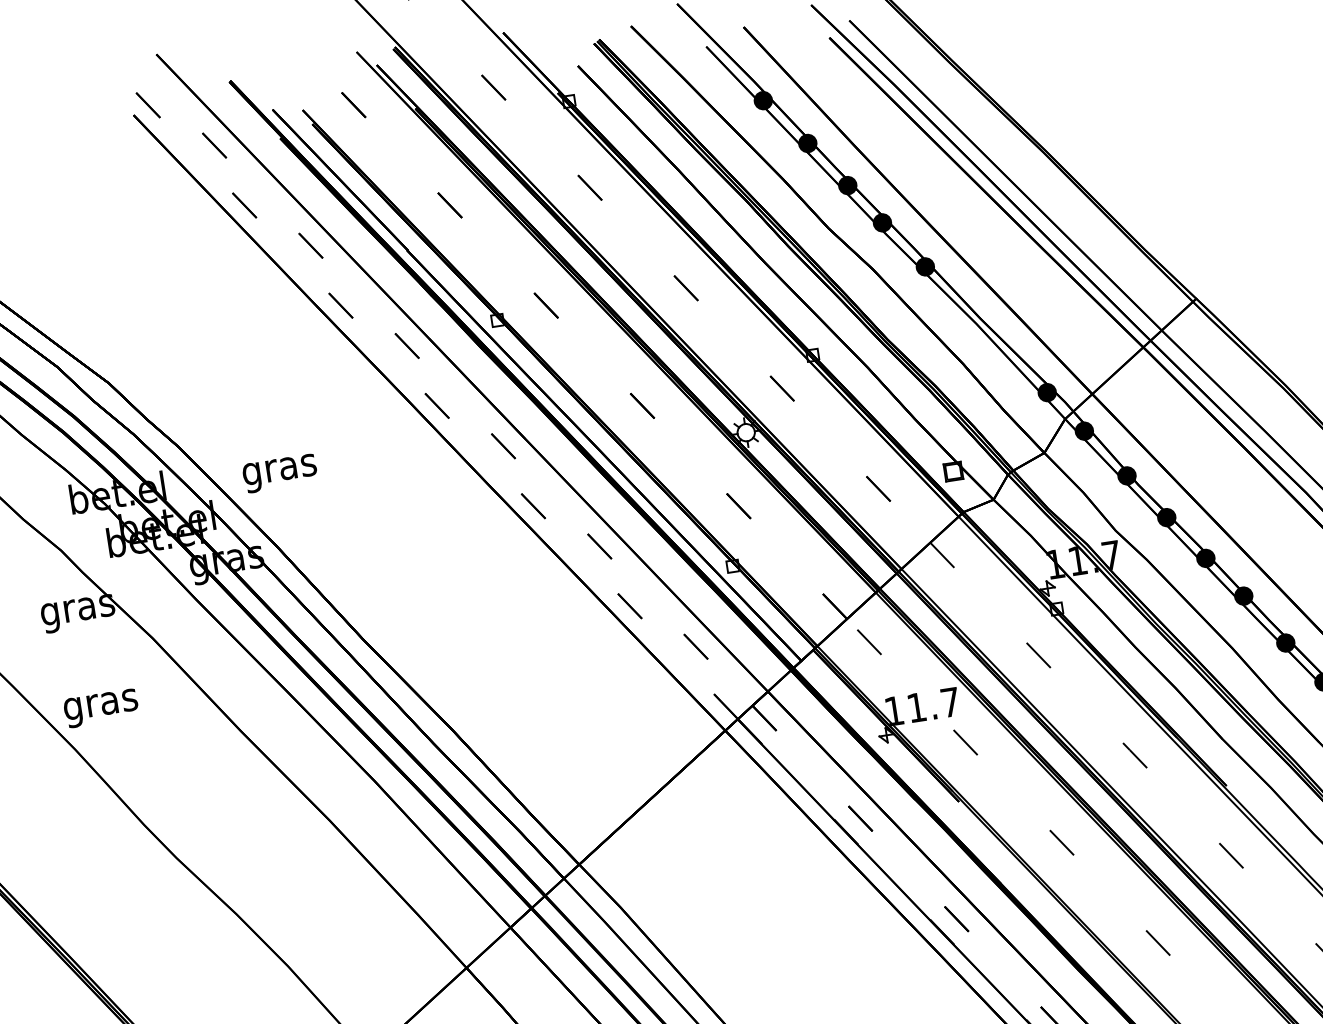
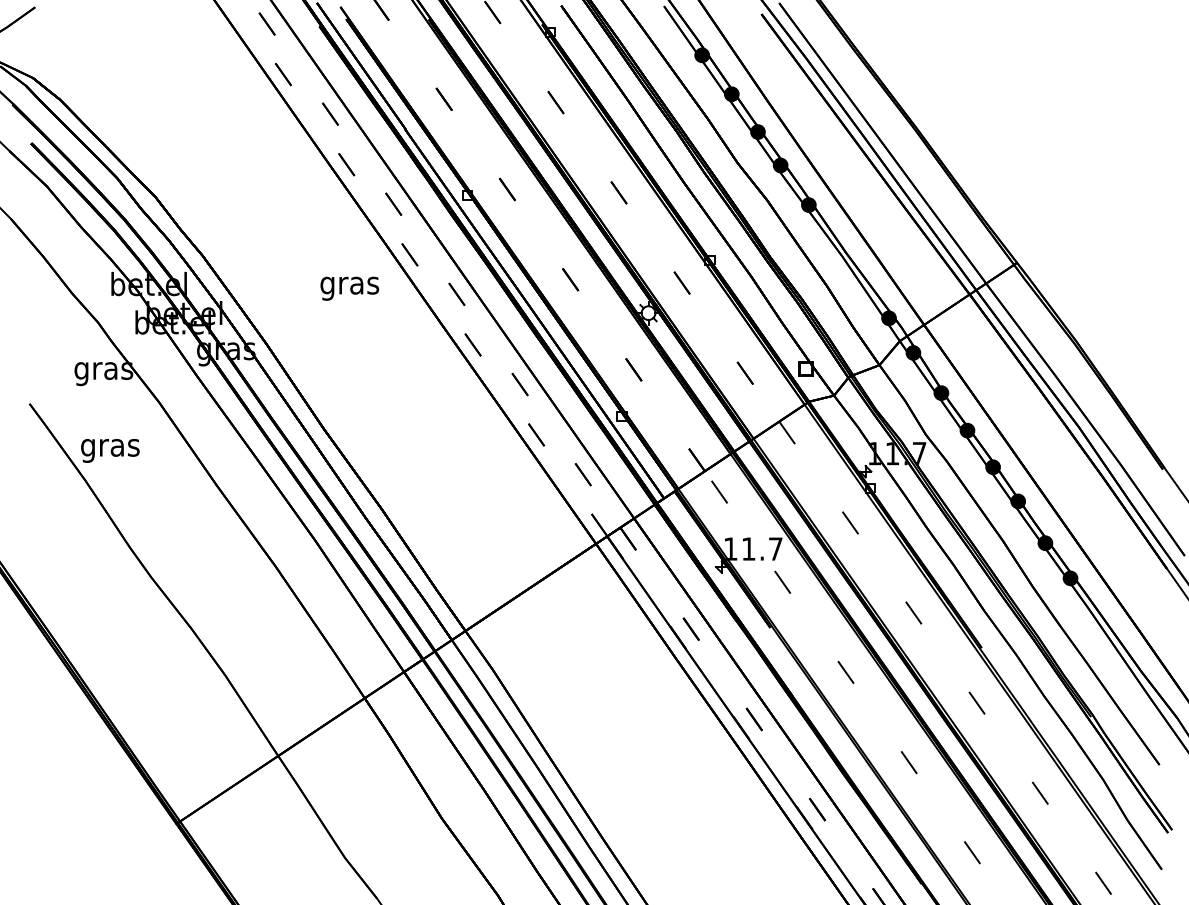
text: (279, 473) -> (349, 288), moved

